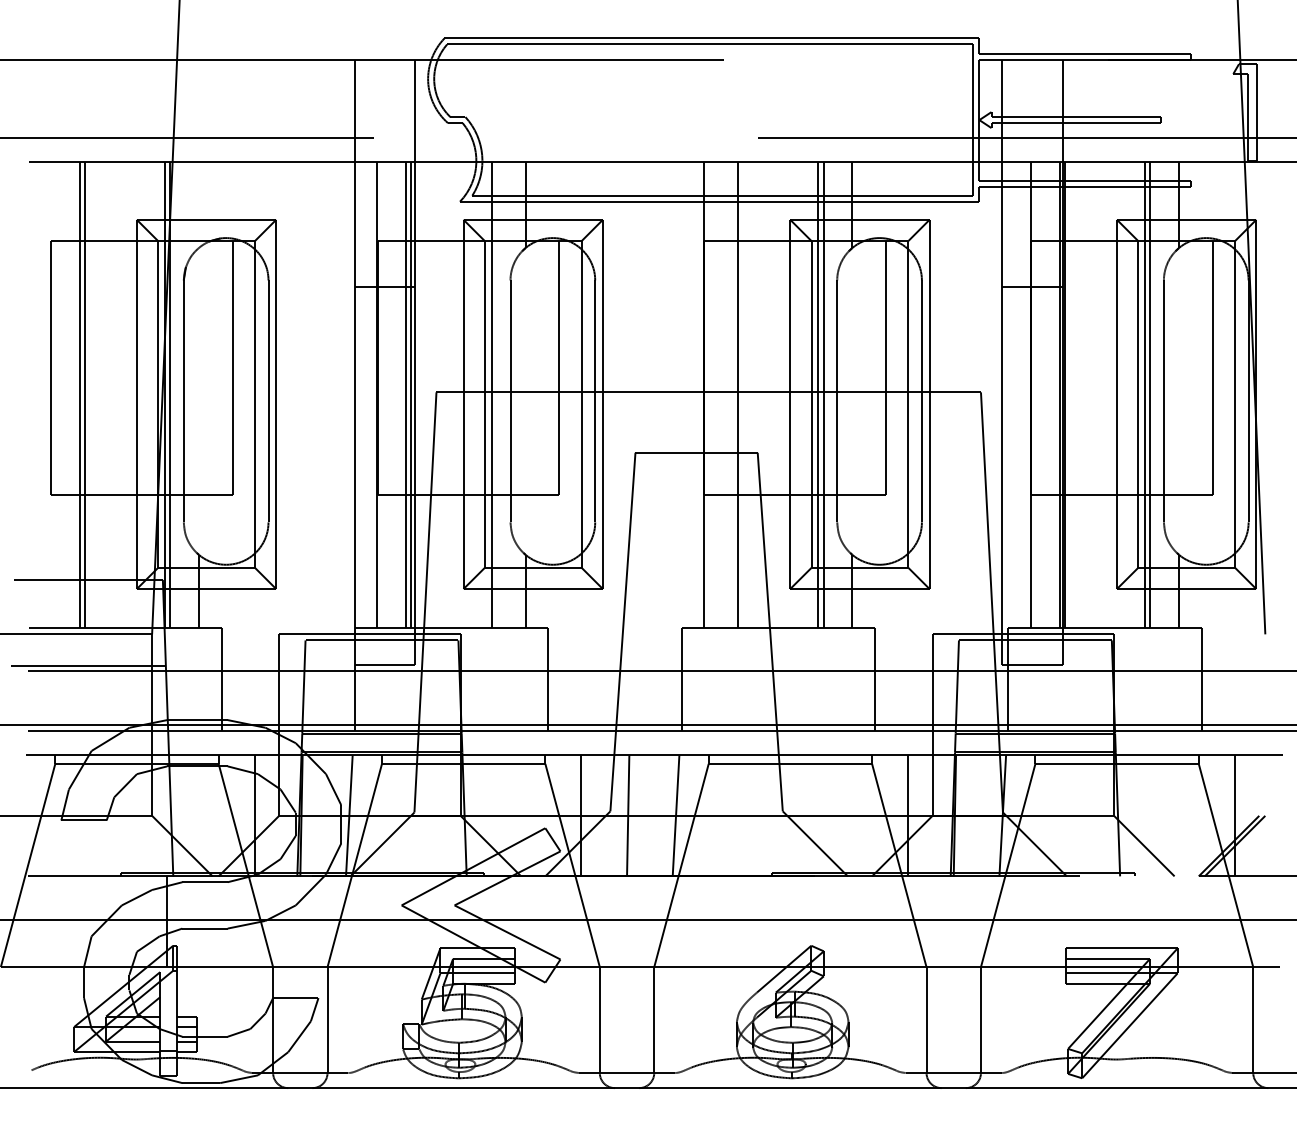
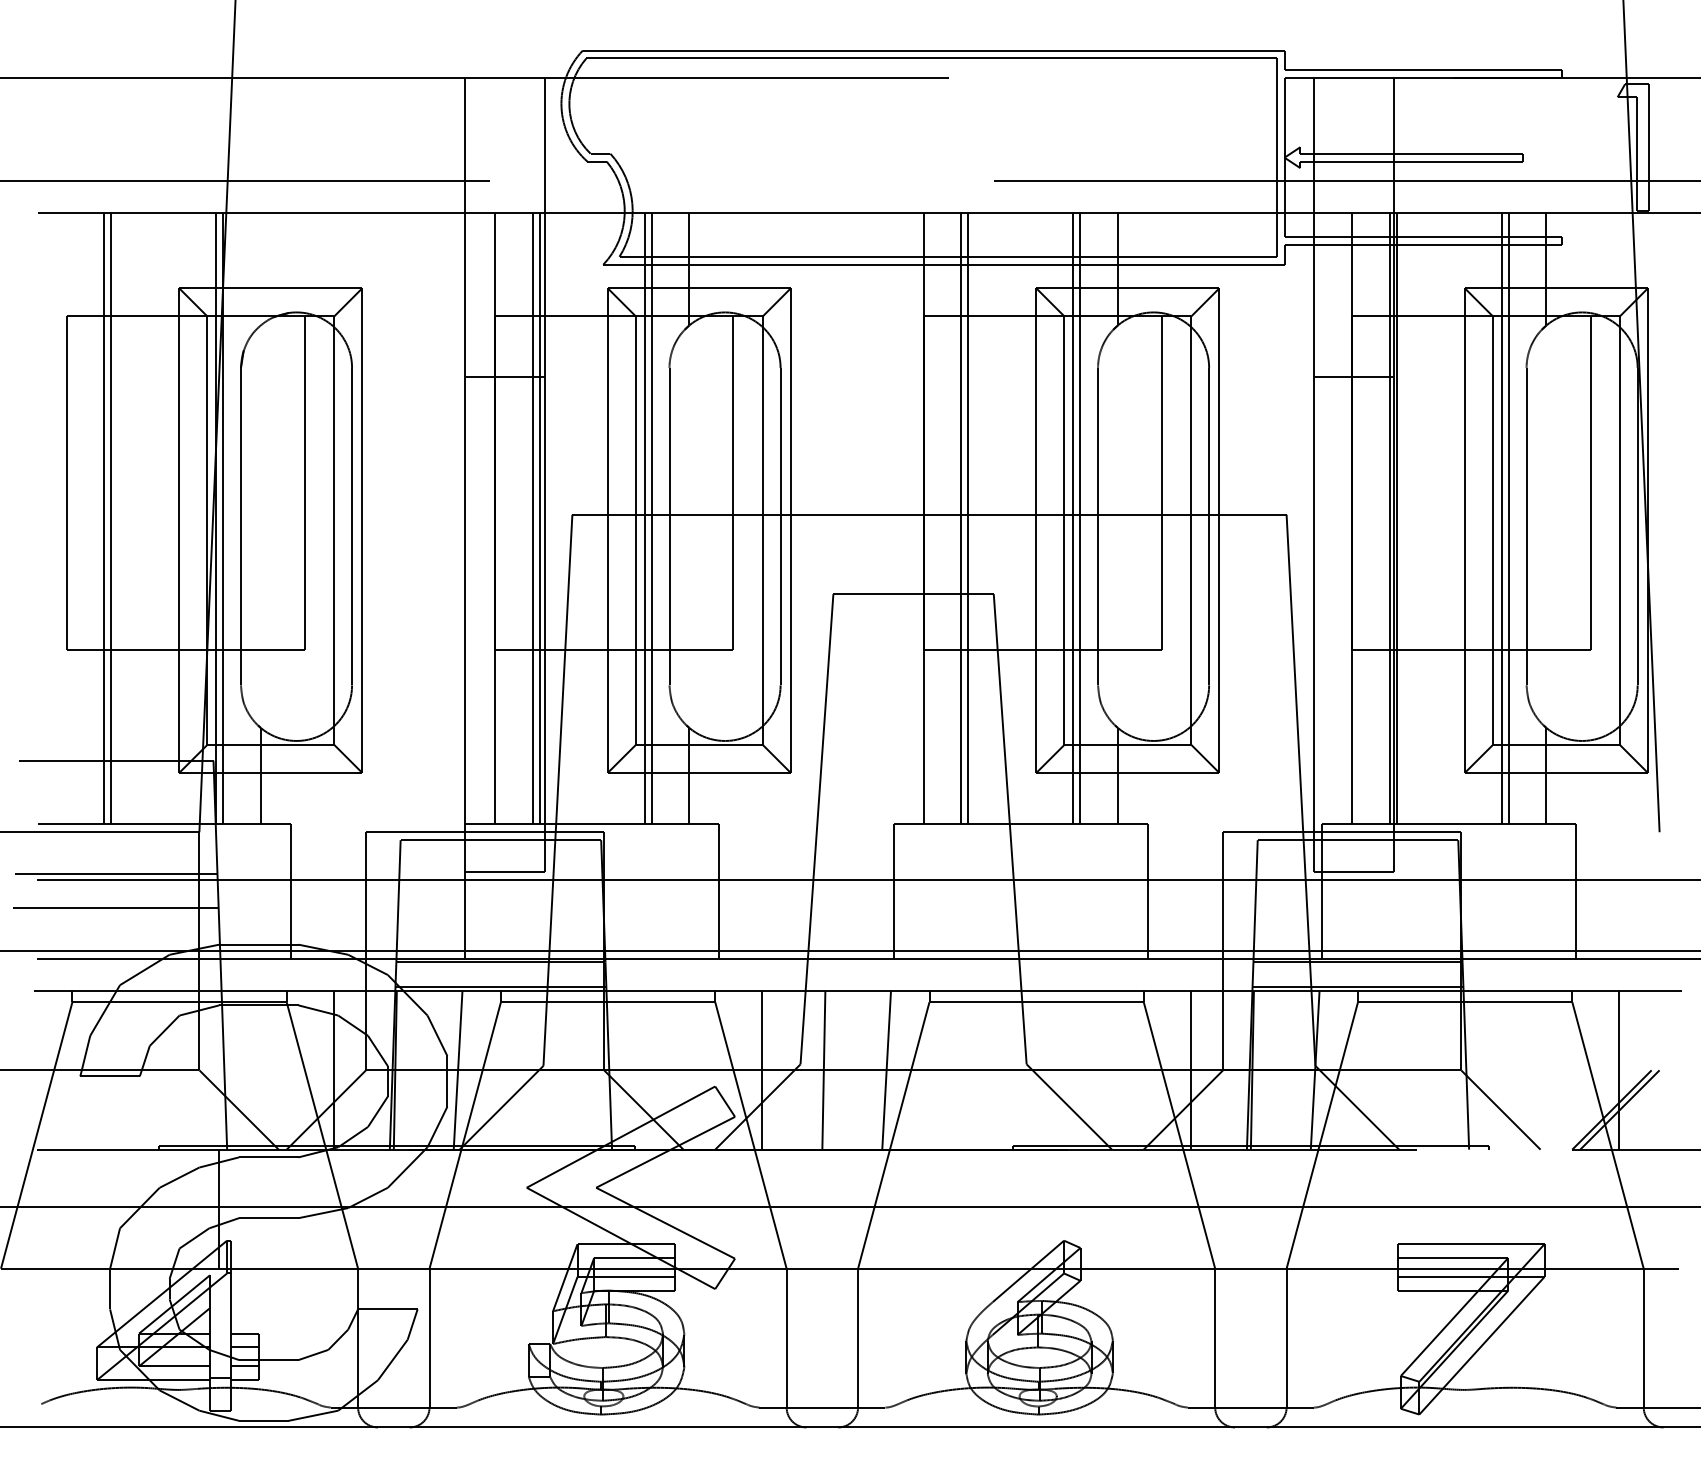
line: (496, 395) -> (651, 518), added
line: (732, 395) -> (960, 518), added
line: (88, 691) -> (115, 907), added

